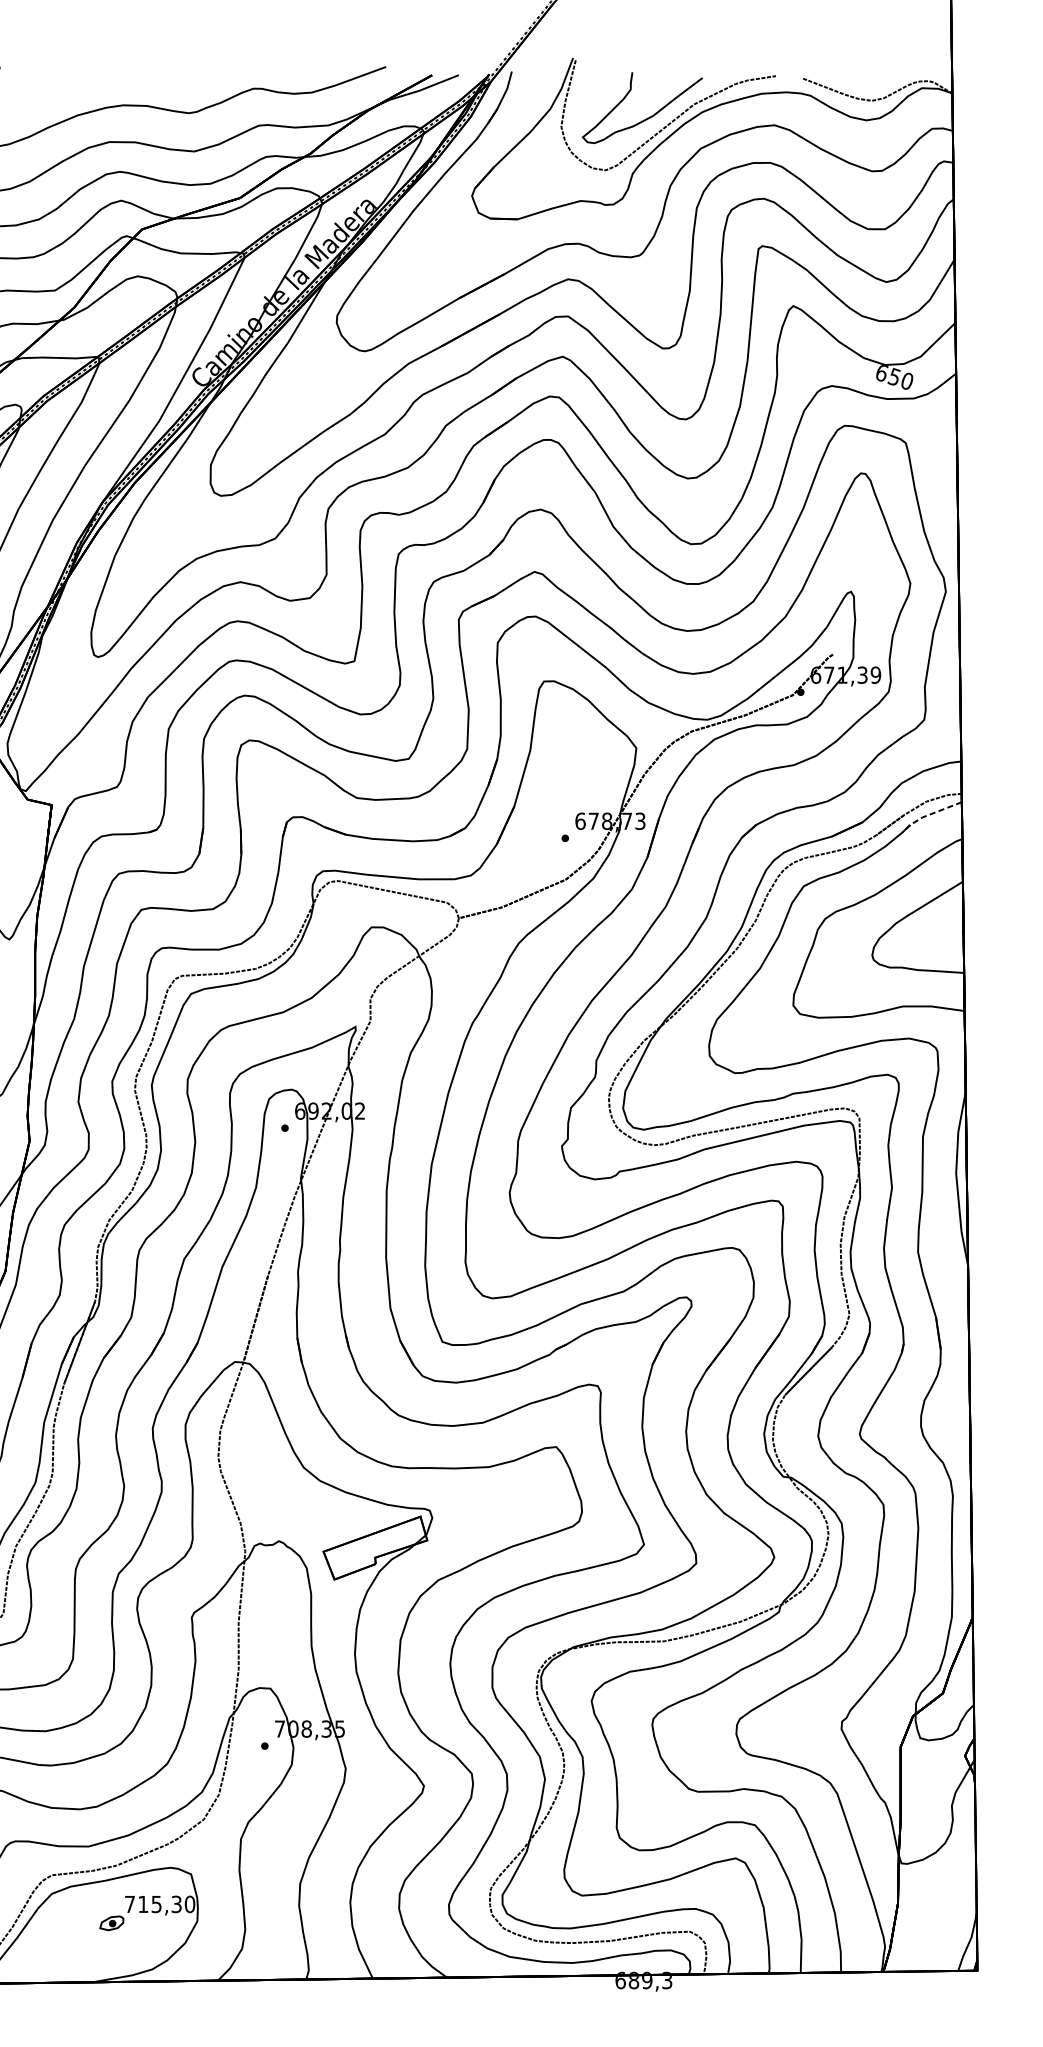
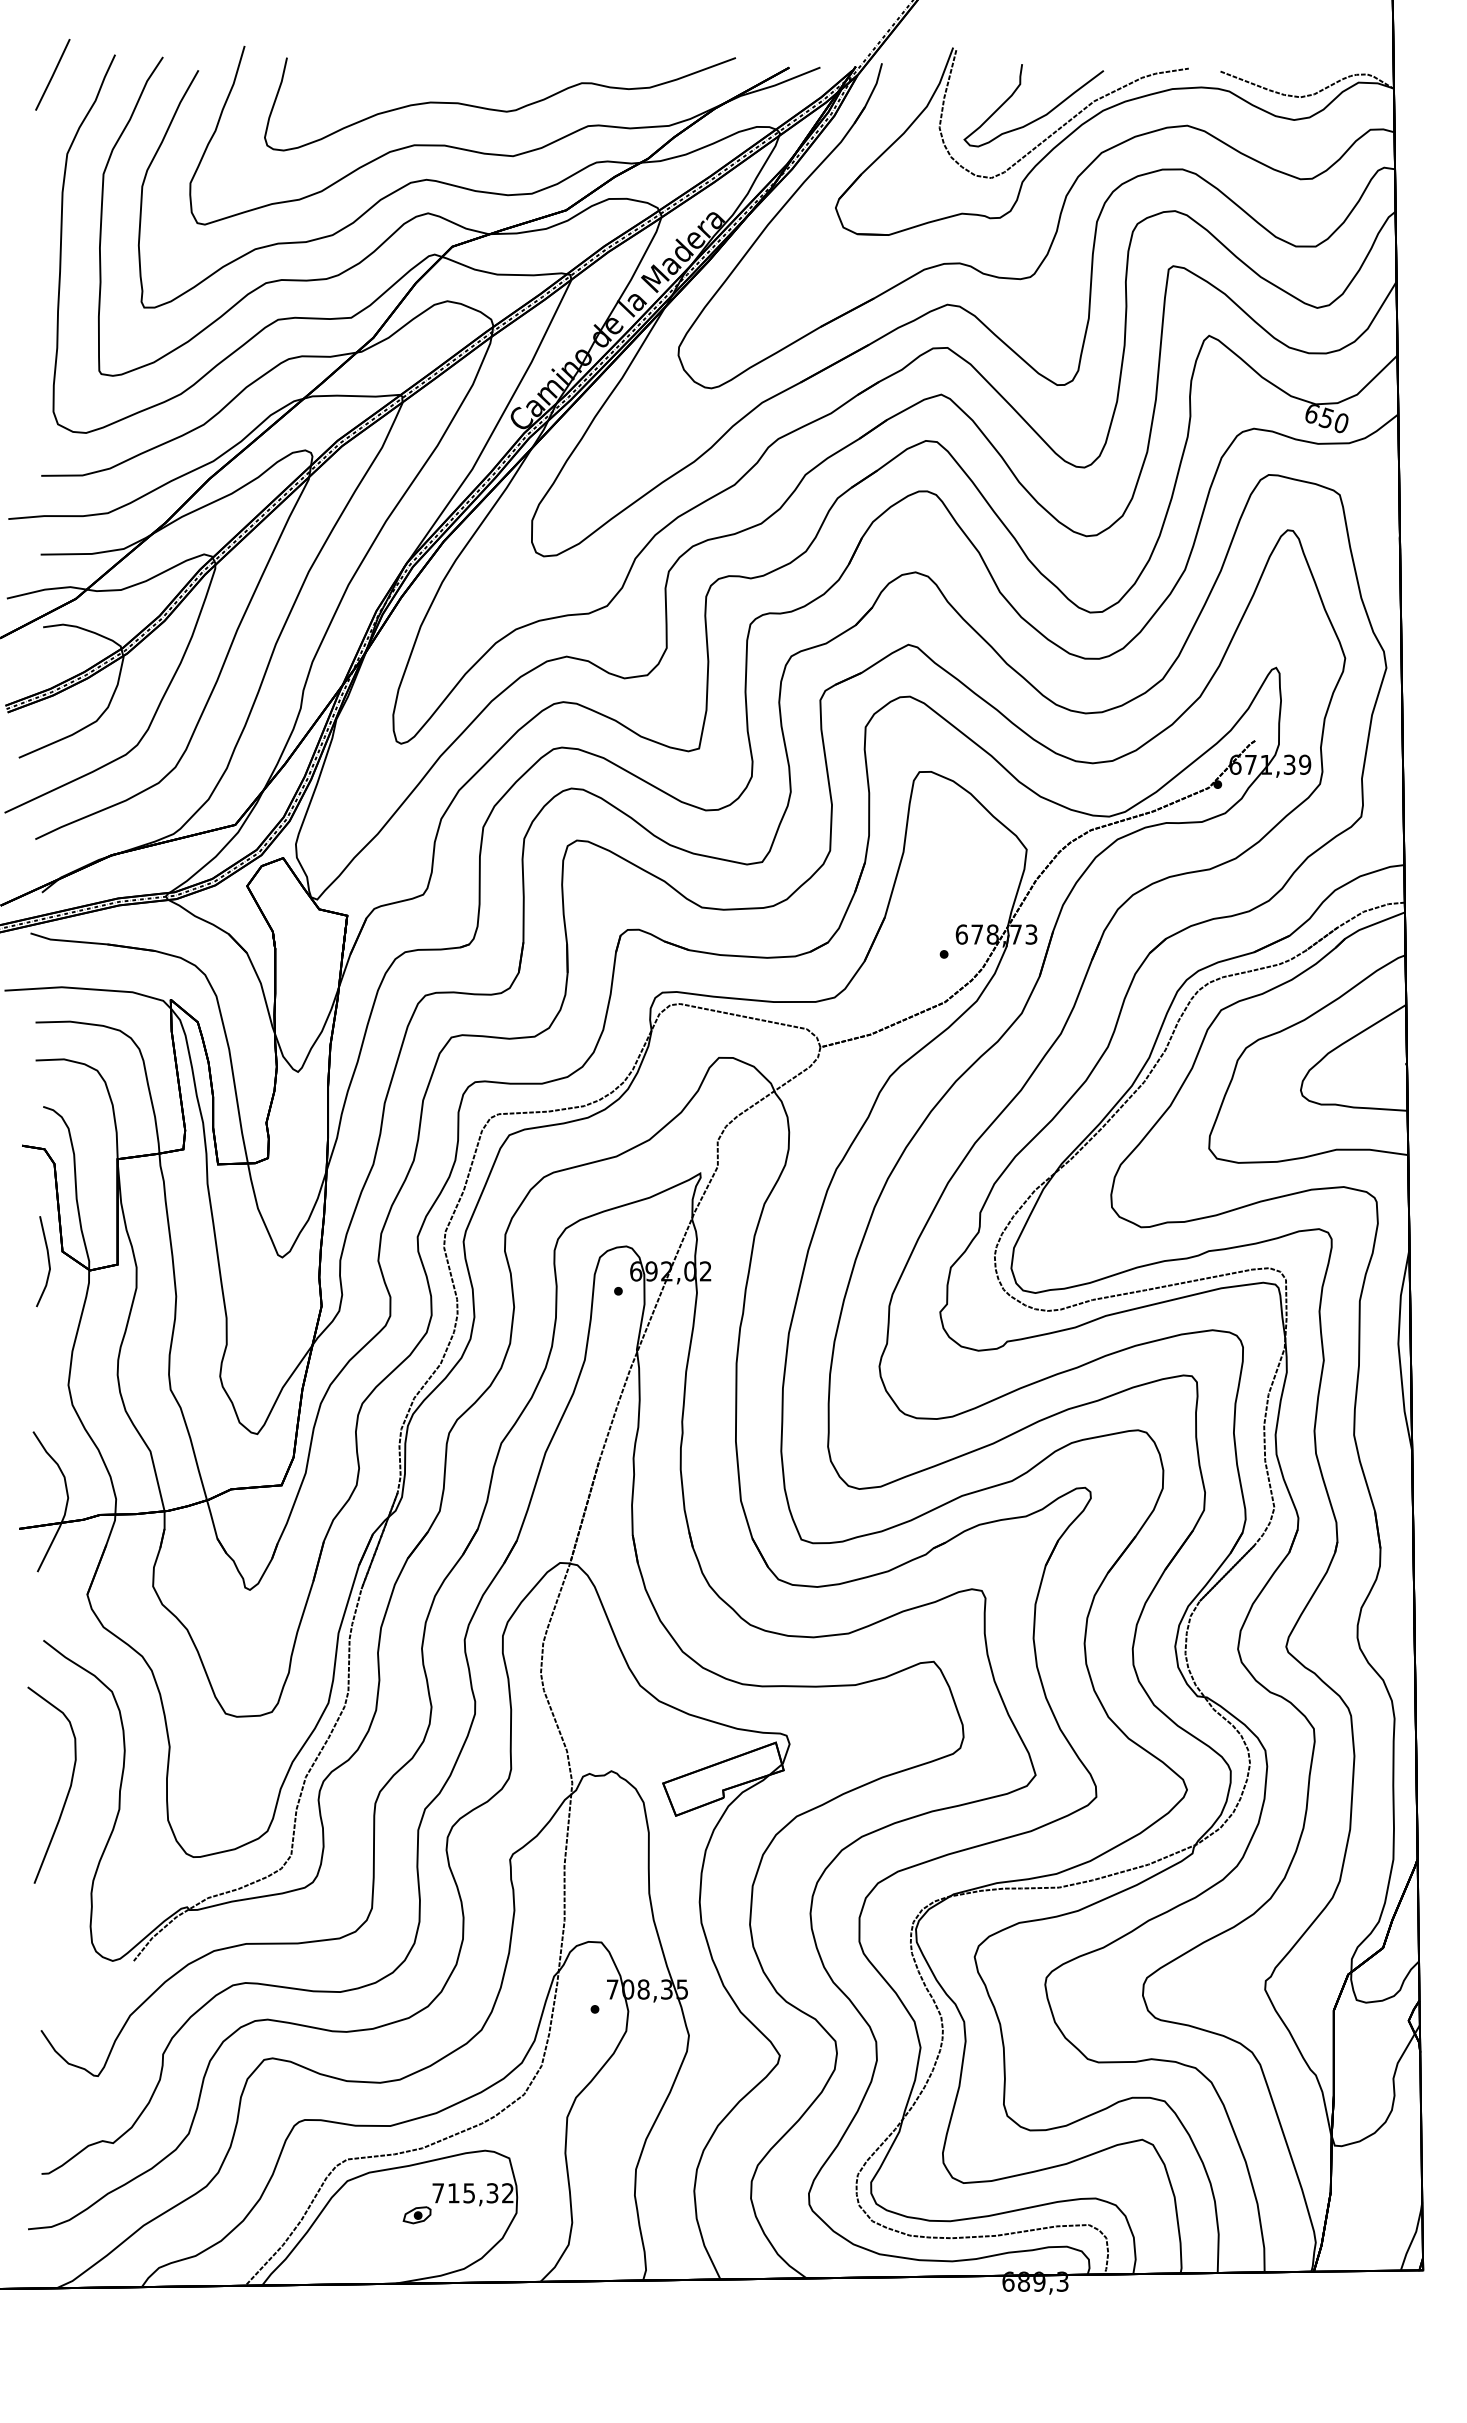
line: (928, 815) -> (1366, 927), dashed -> solid
text: (190, 1904) -> (508, 2193), 715,30 -> 715,32

